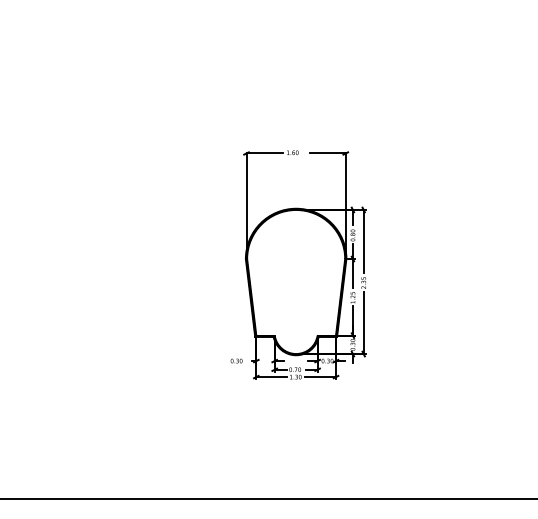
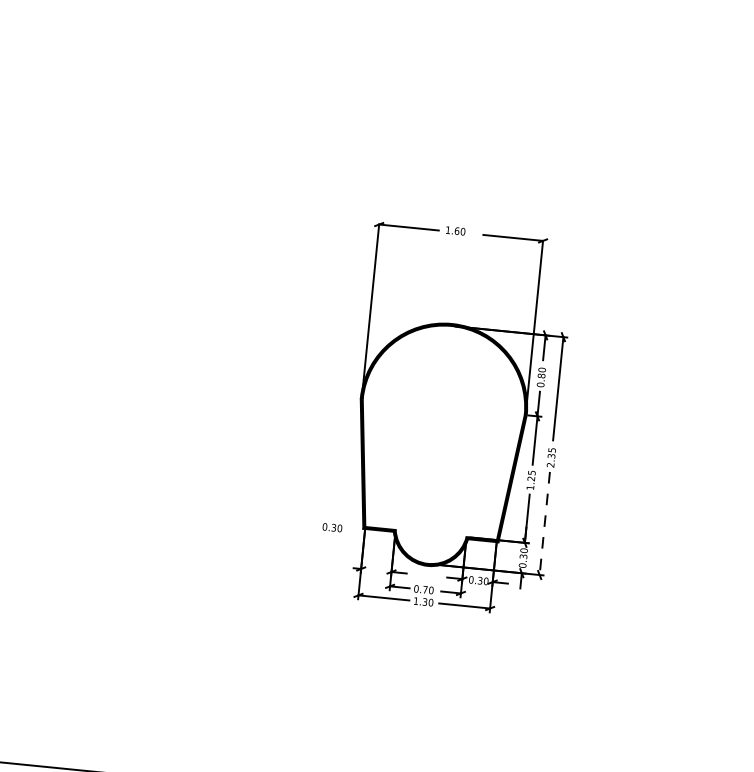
line: (363, 323) -> (544, 524), solid -> dashed
text: (236, 360) -> (332, 526), moved

